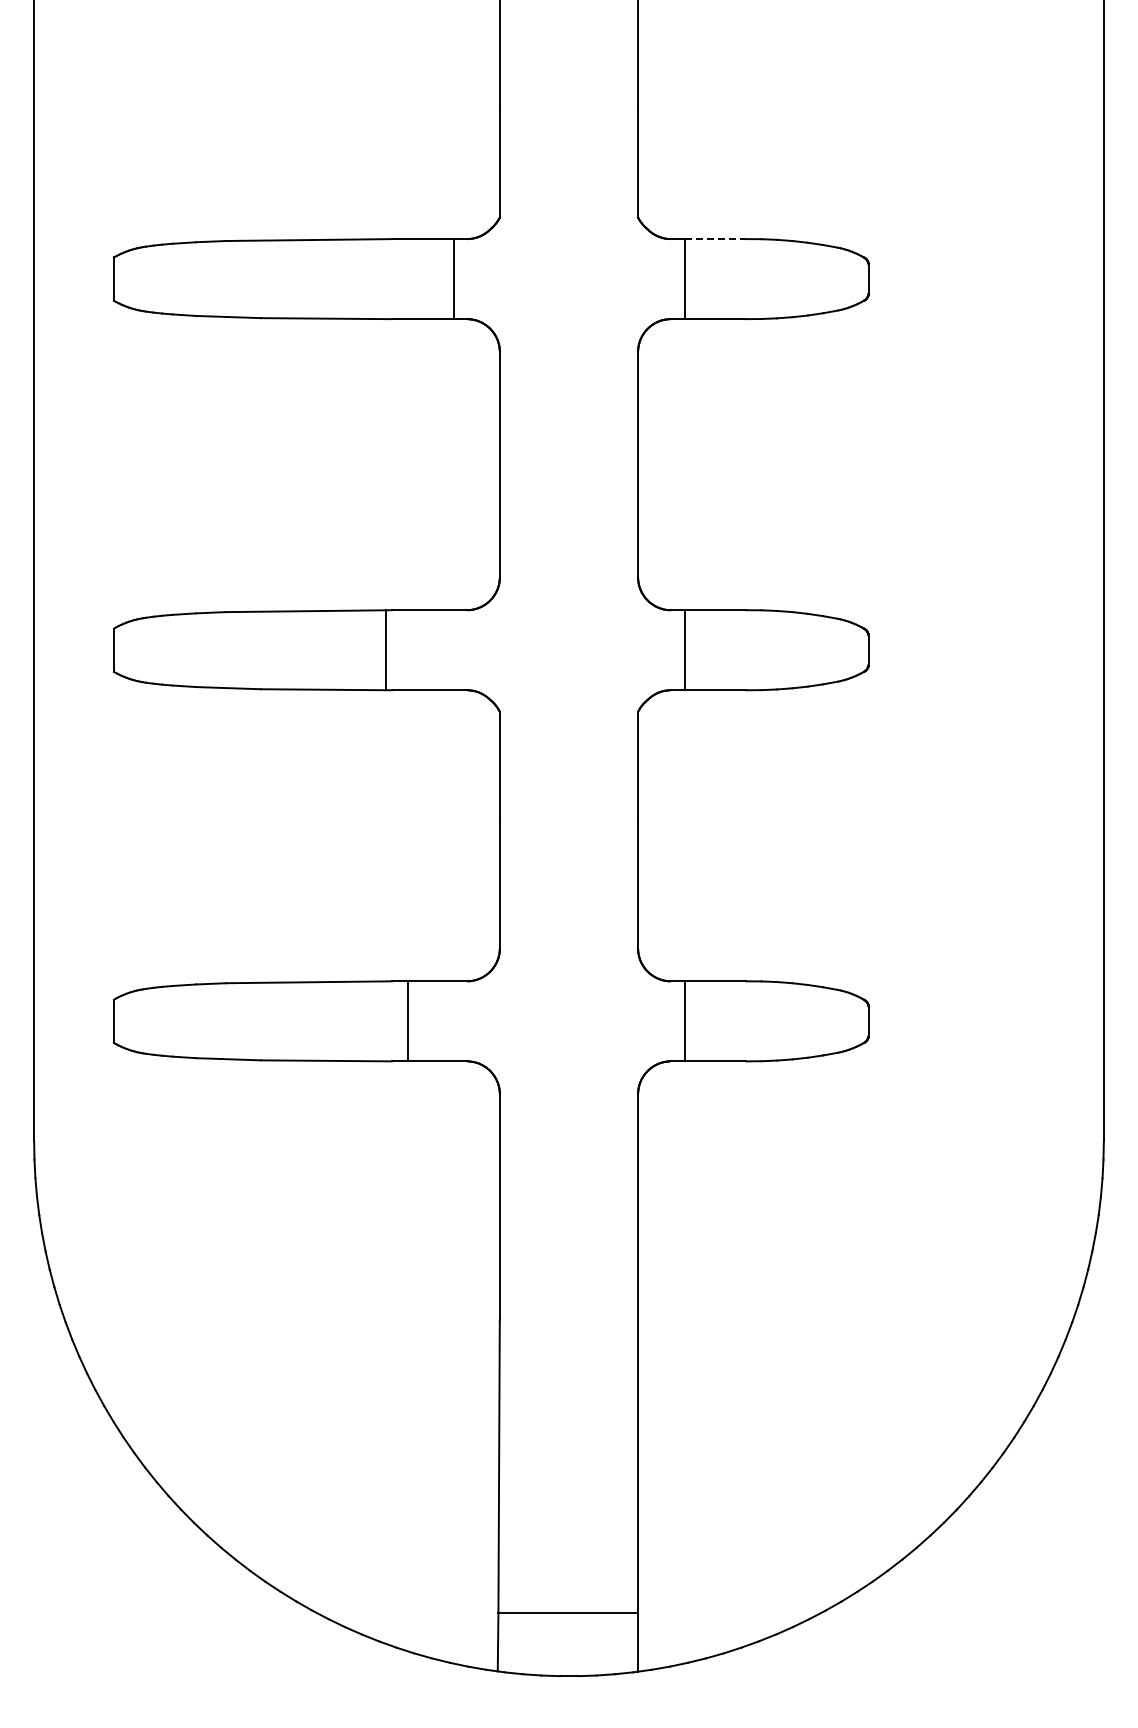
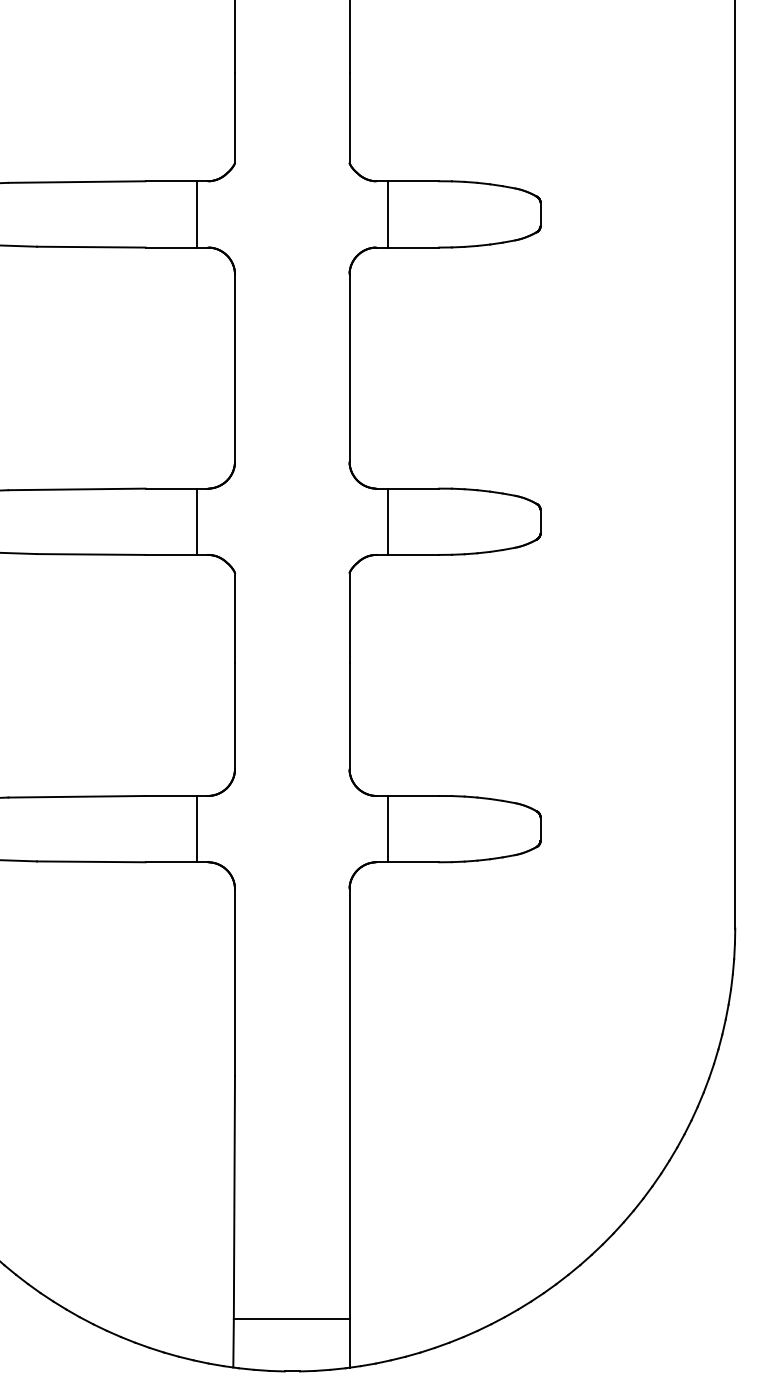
line: (715, 239) -> (413, 181), dashed -> solid
line: (386, 650) -> (197, 521), moved
line: (408, 1021) -> (197, 829), moved

